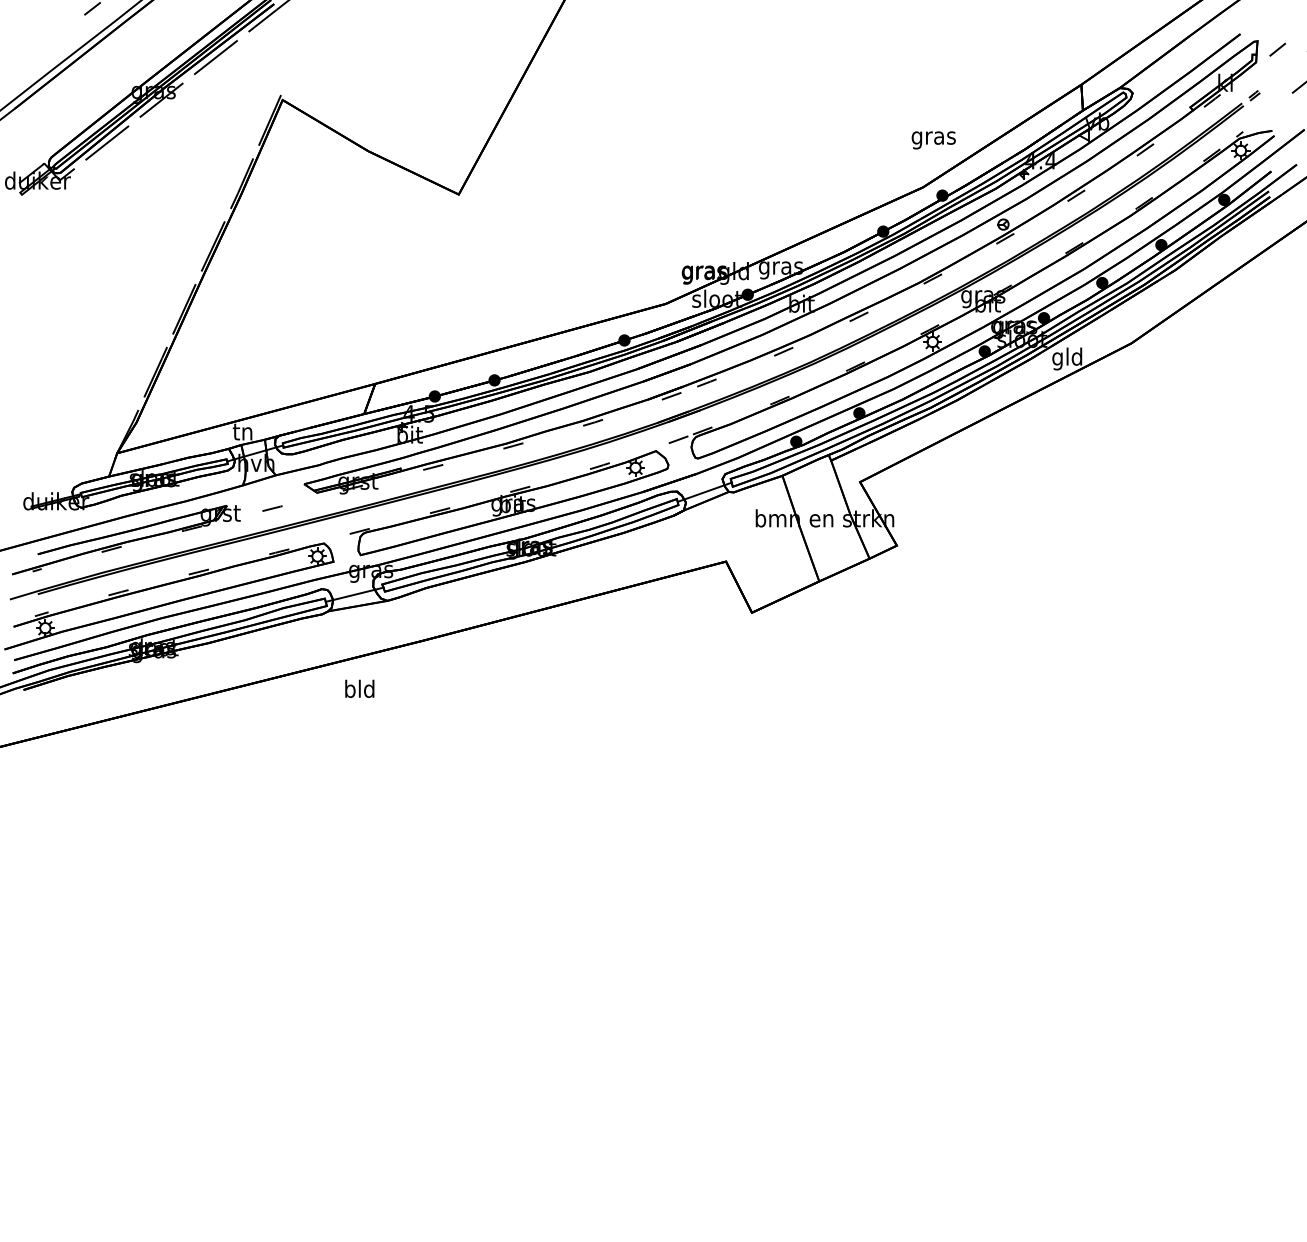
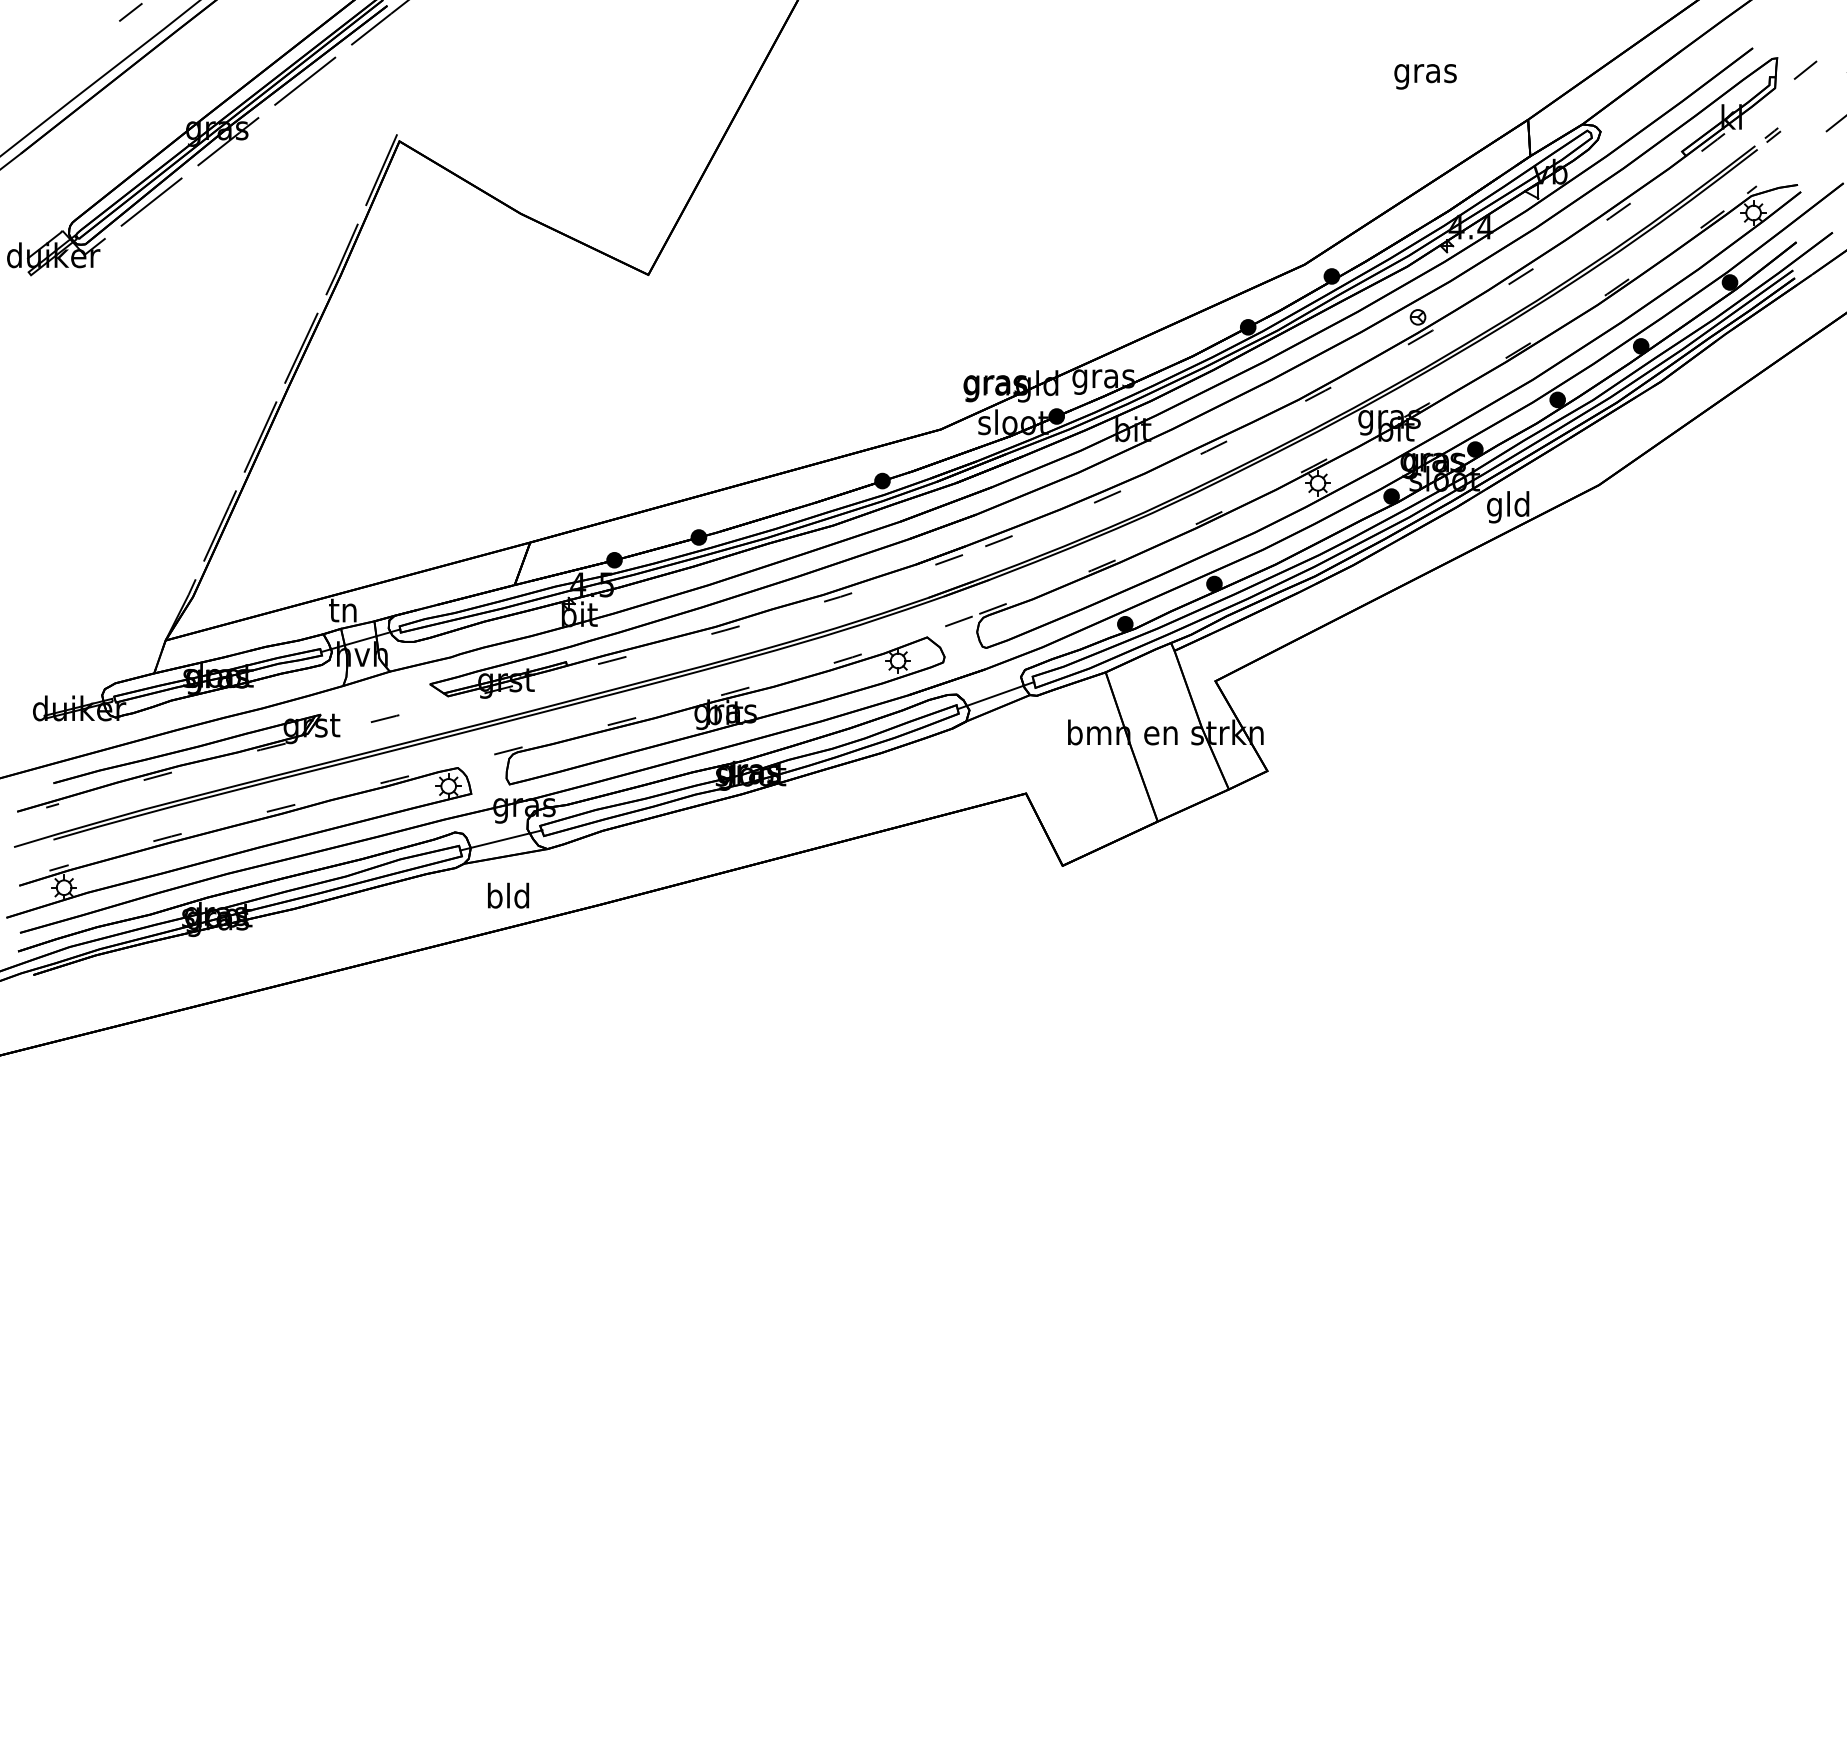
text: (933, 140) -> (1425, 76), moved
text: (359, 688) -> (508, 895), moved

